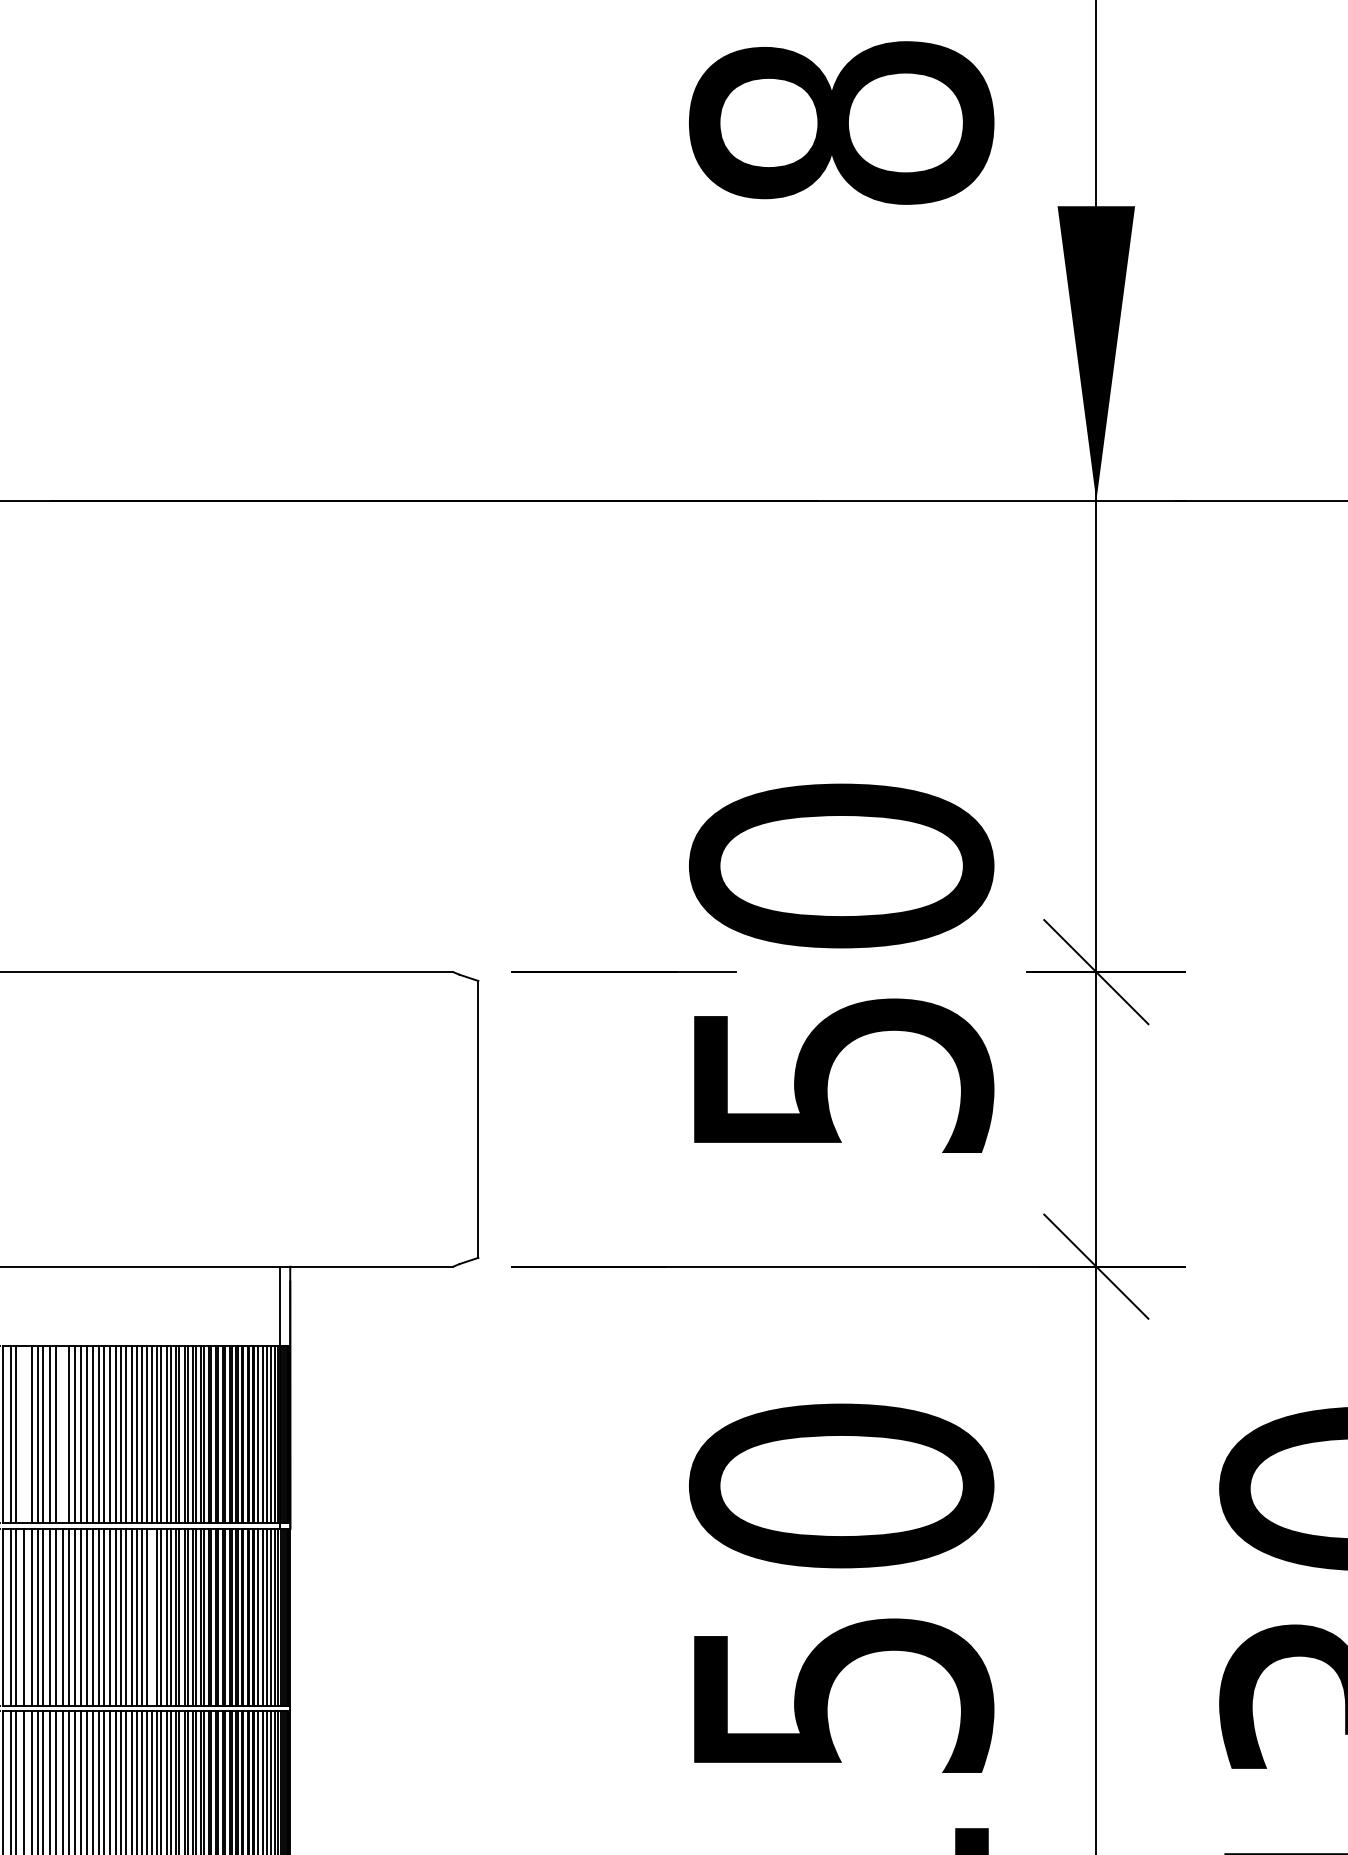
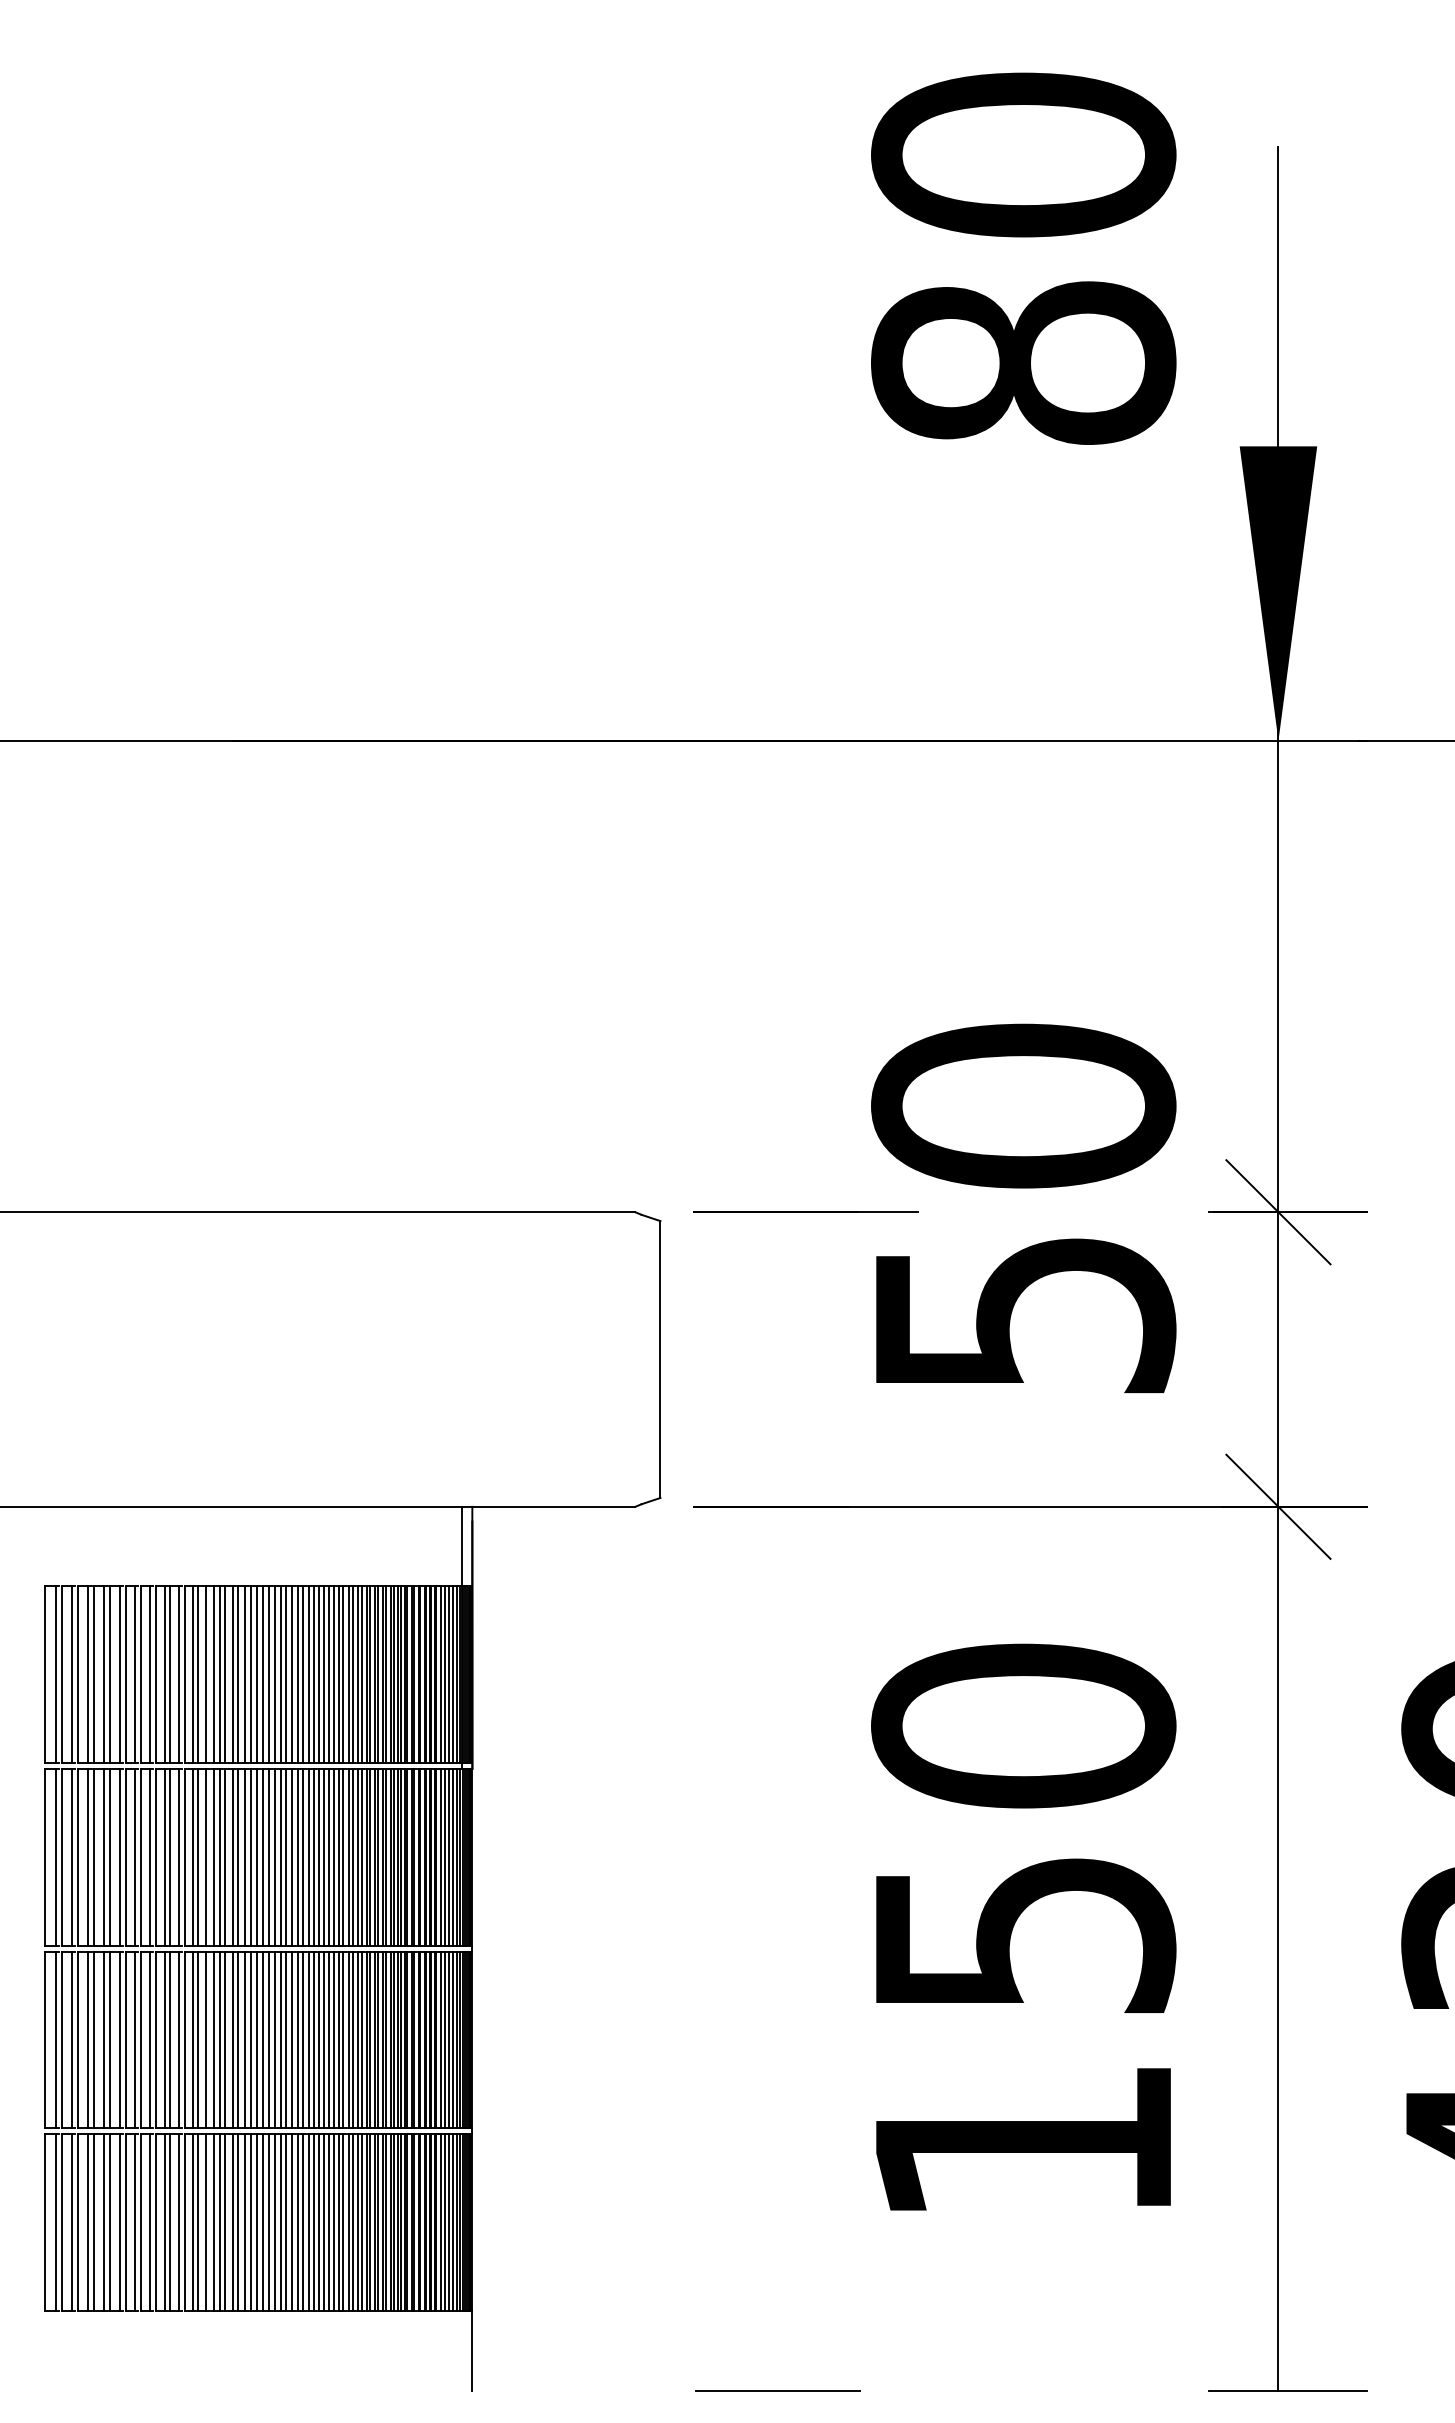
line: (24, 1434) -> (206, 1674), added
line: (63, 1434) -> (245, 1674), added
line: (151, 1616) -> (333, 1856), added

